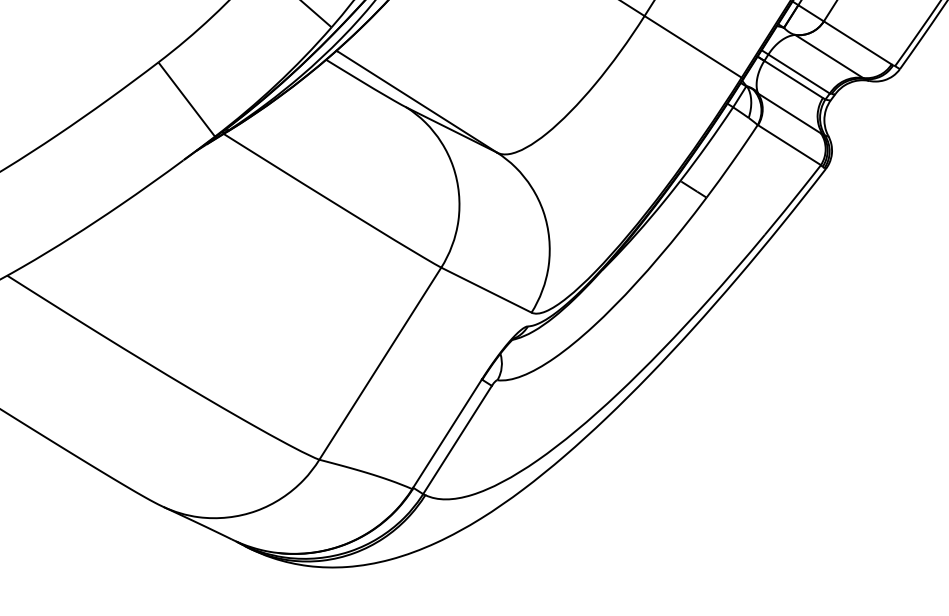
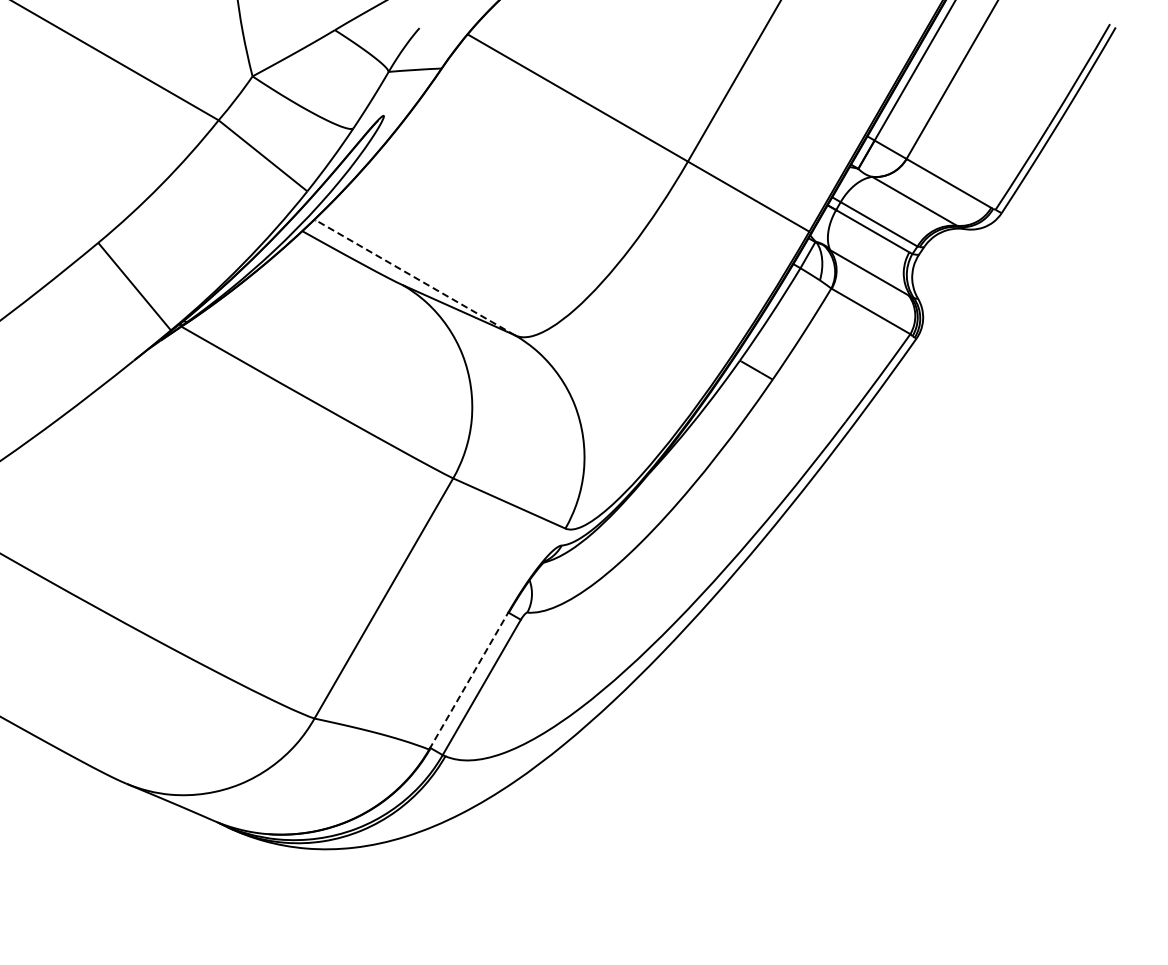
line: (416, 101) -> (414, 277), solid -> dashed
line: (447, 433) -> (469, 680), solid -> dashed

